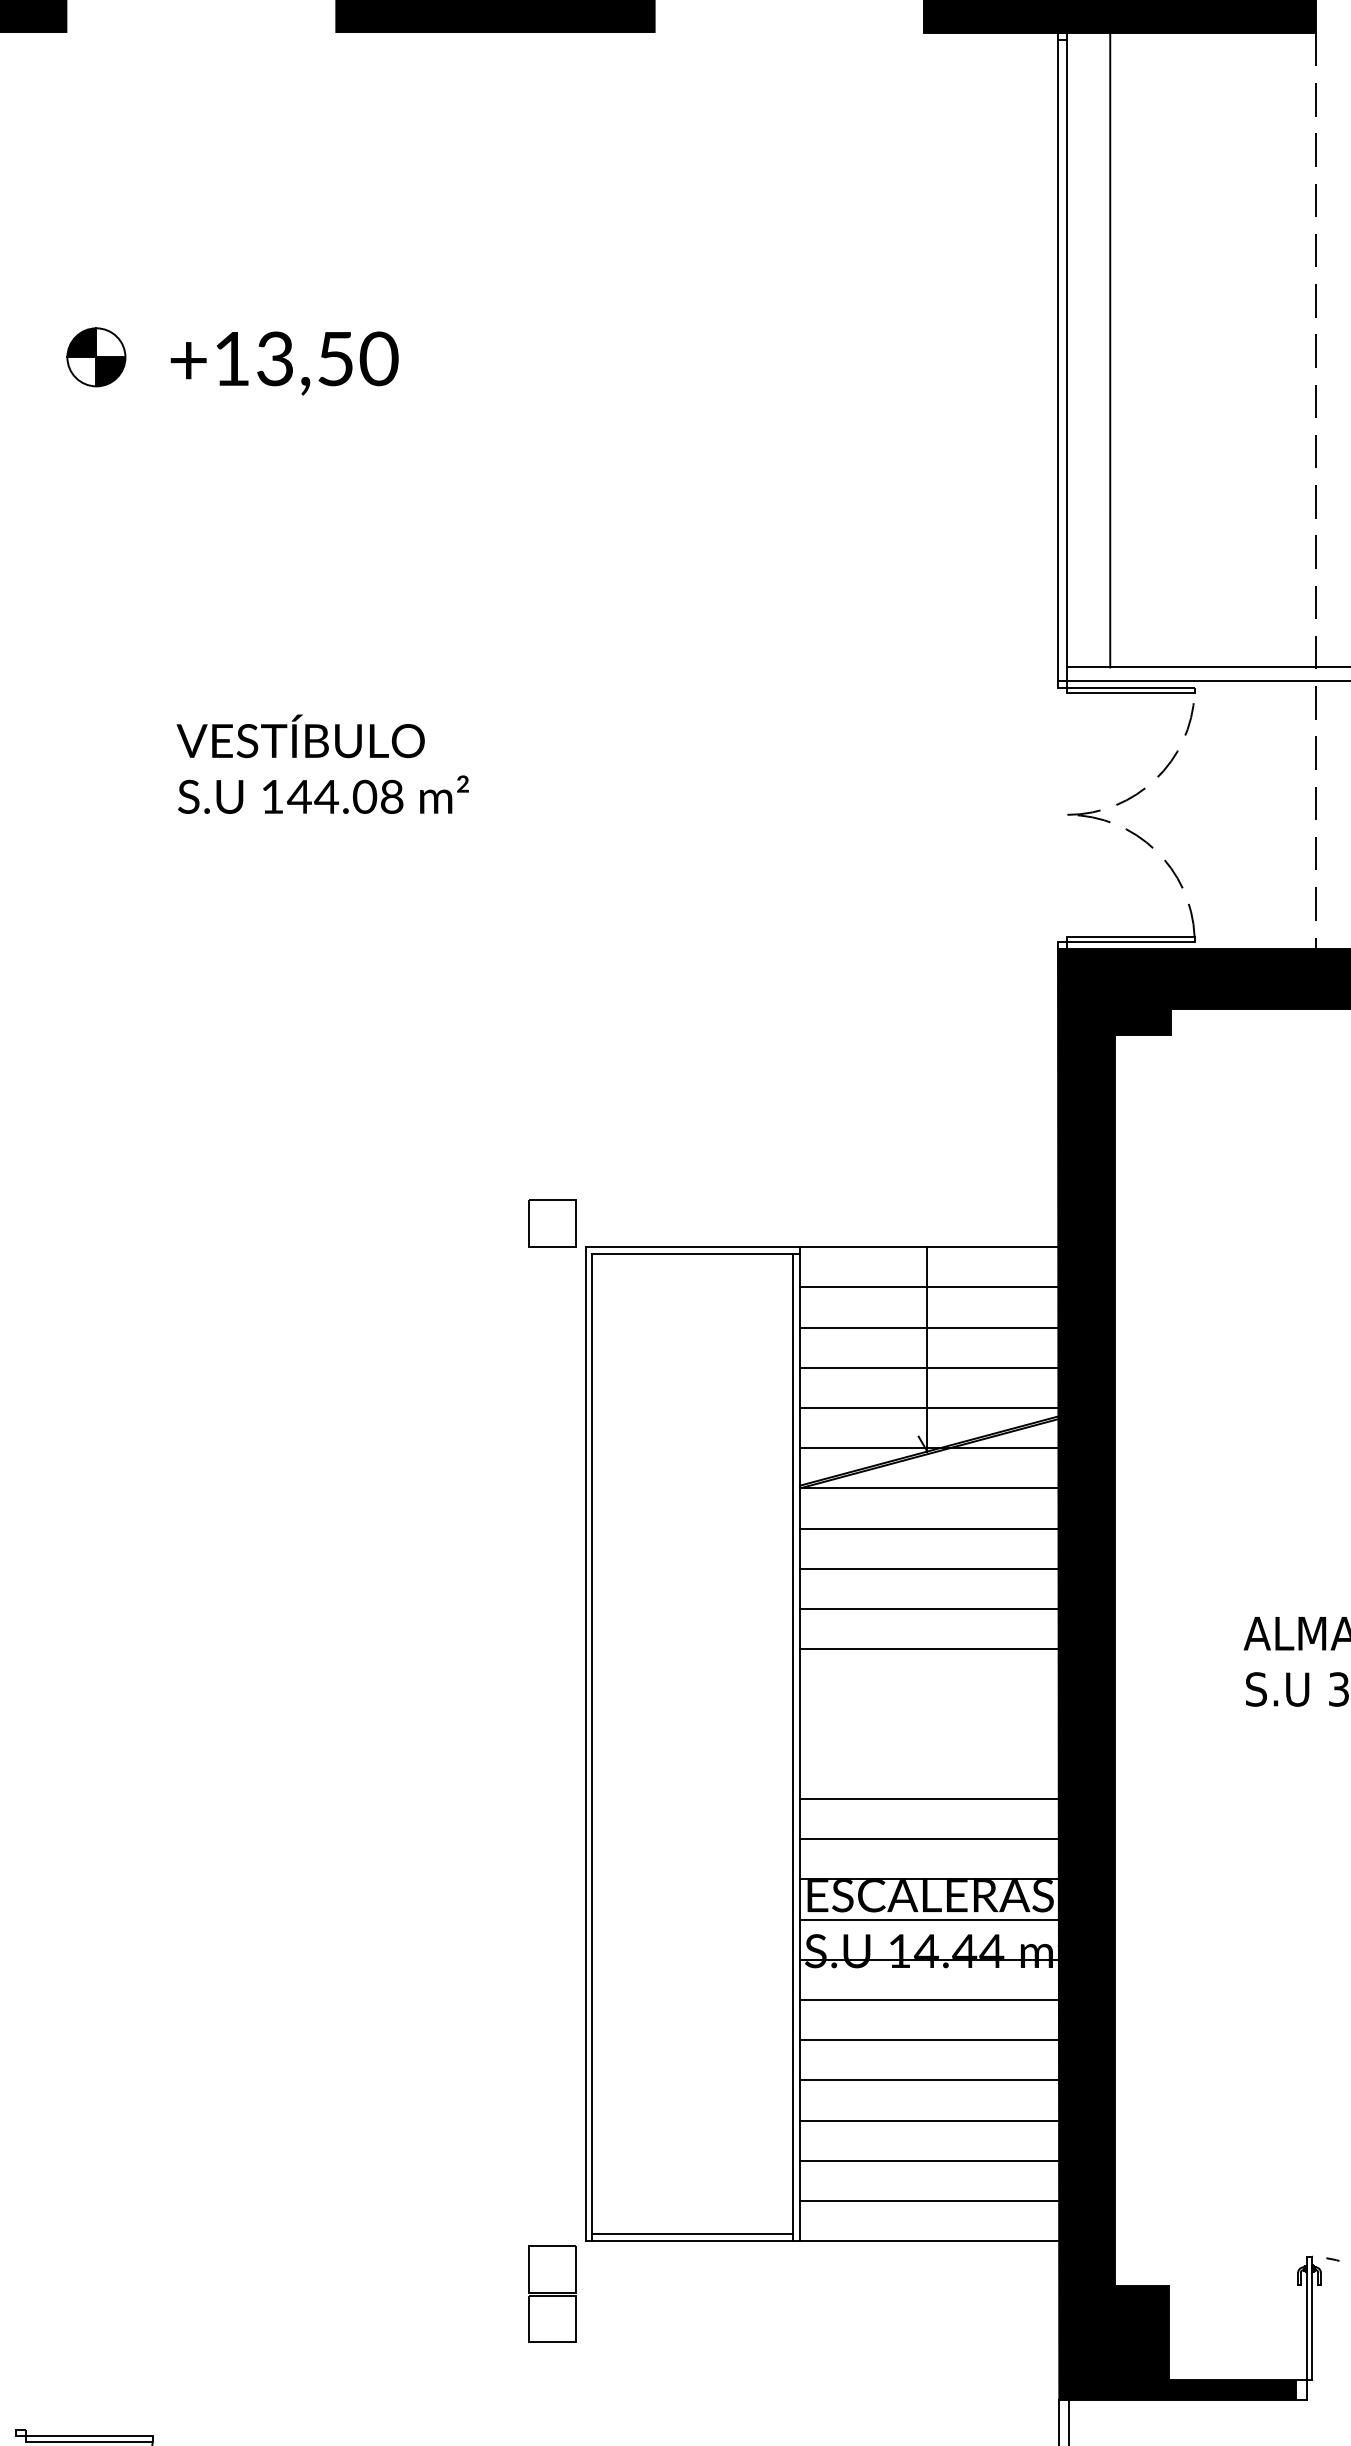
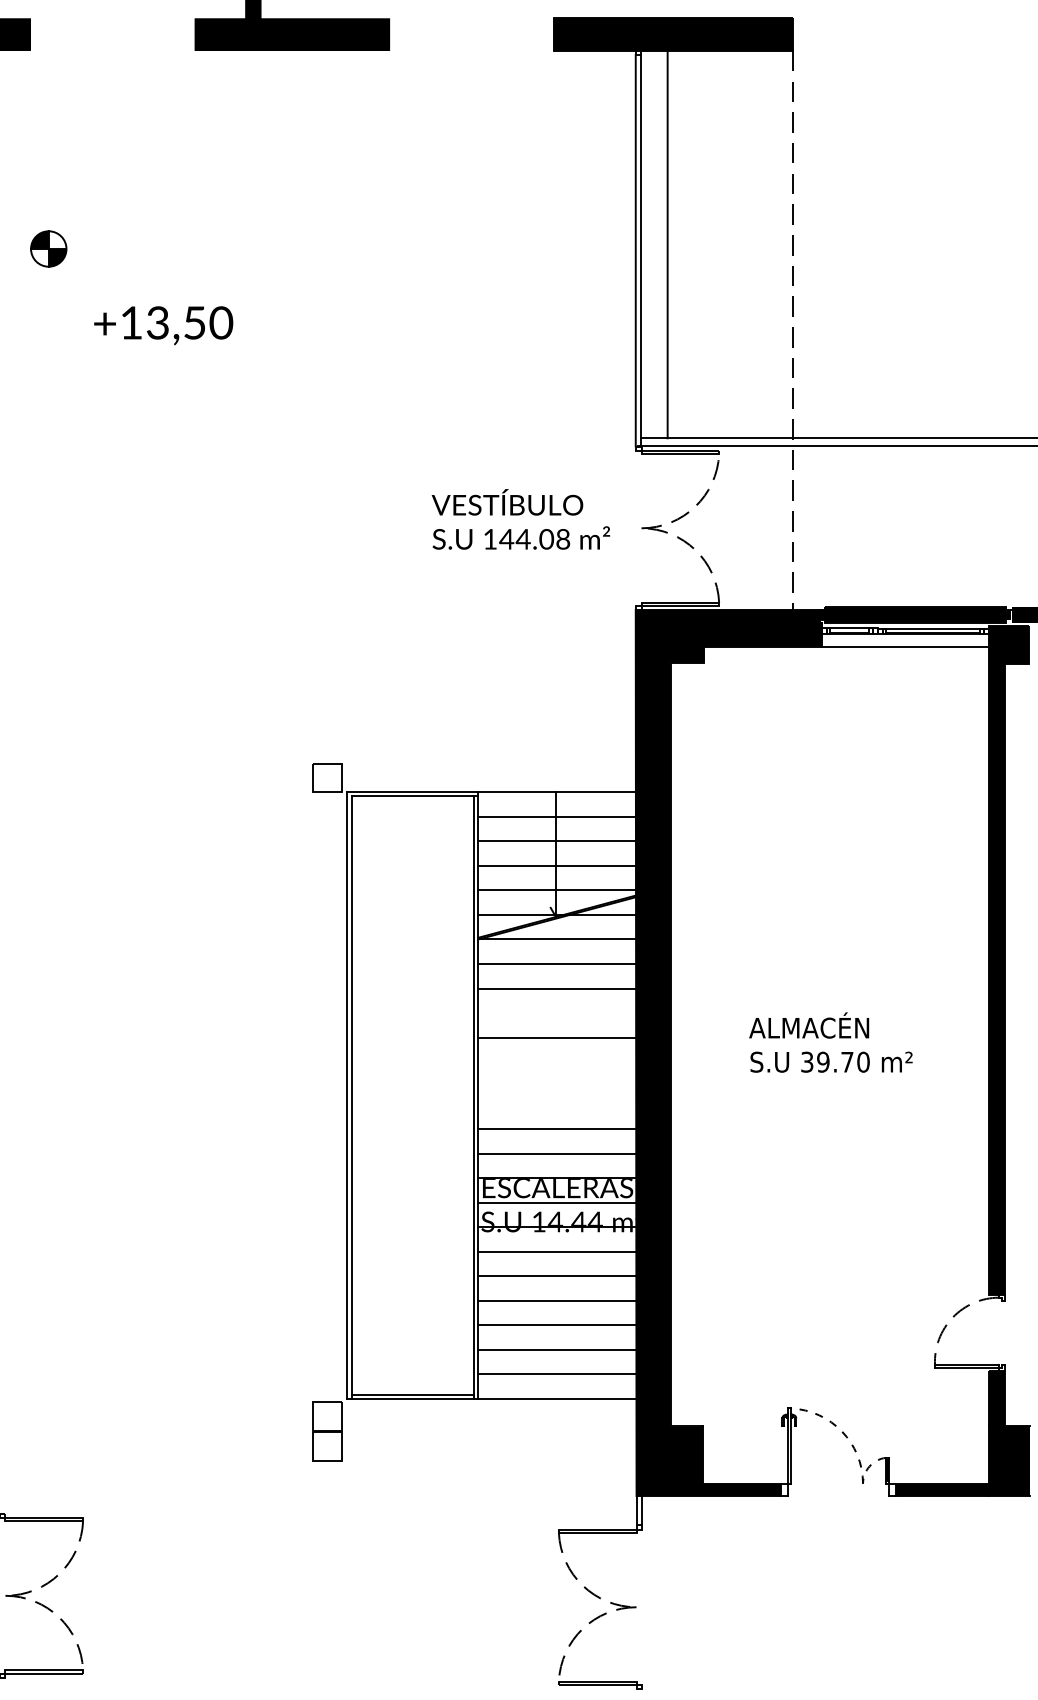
text: (284, 363) -> (163, 325), moved
text: (322, 764) -> (520, 519), moved
line: (928, 1609) -> (556, 1013), removed

